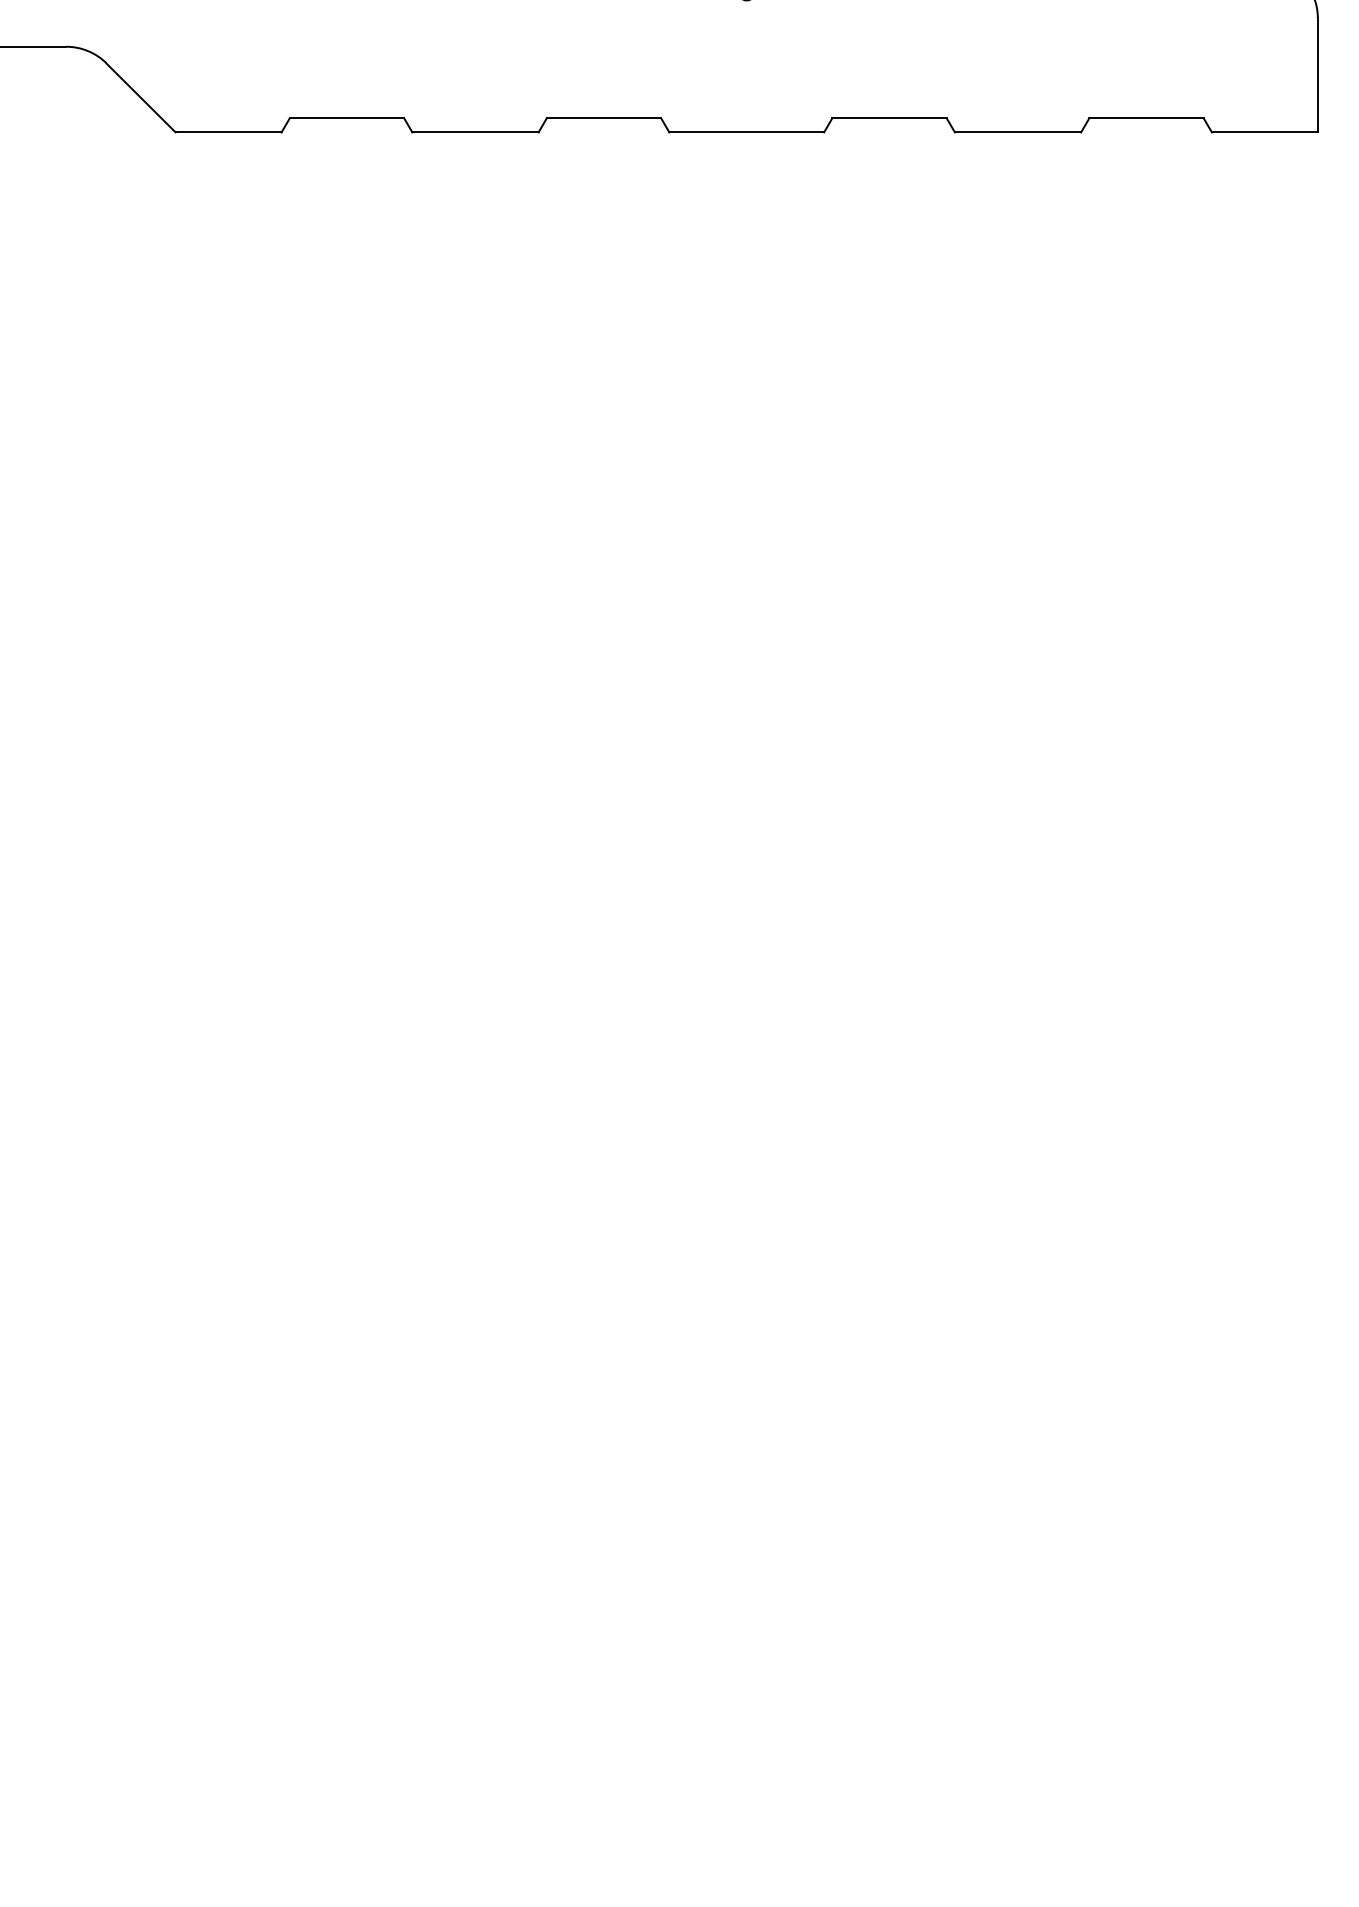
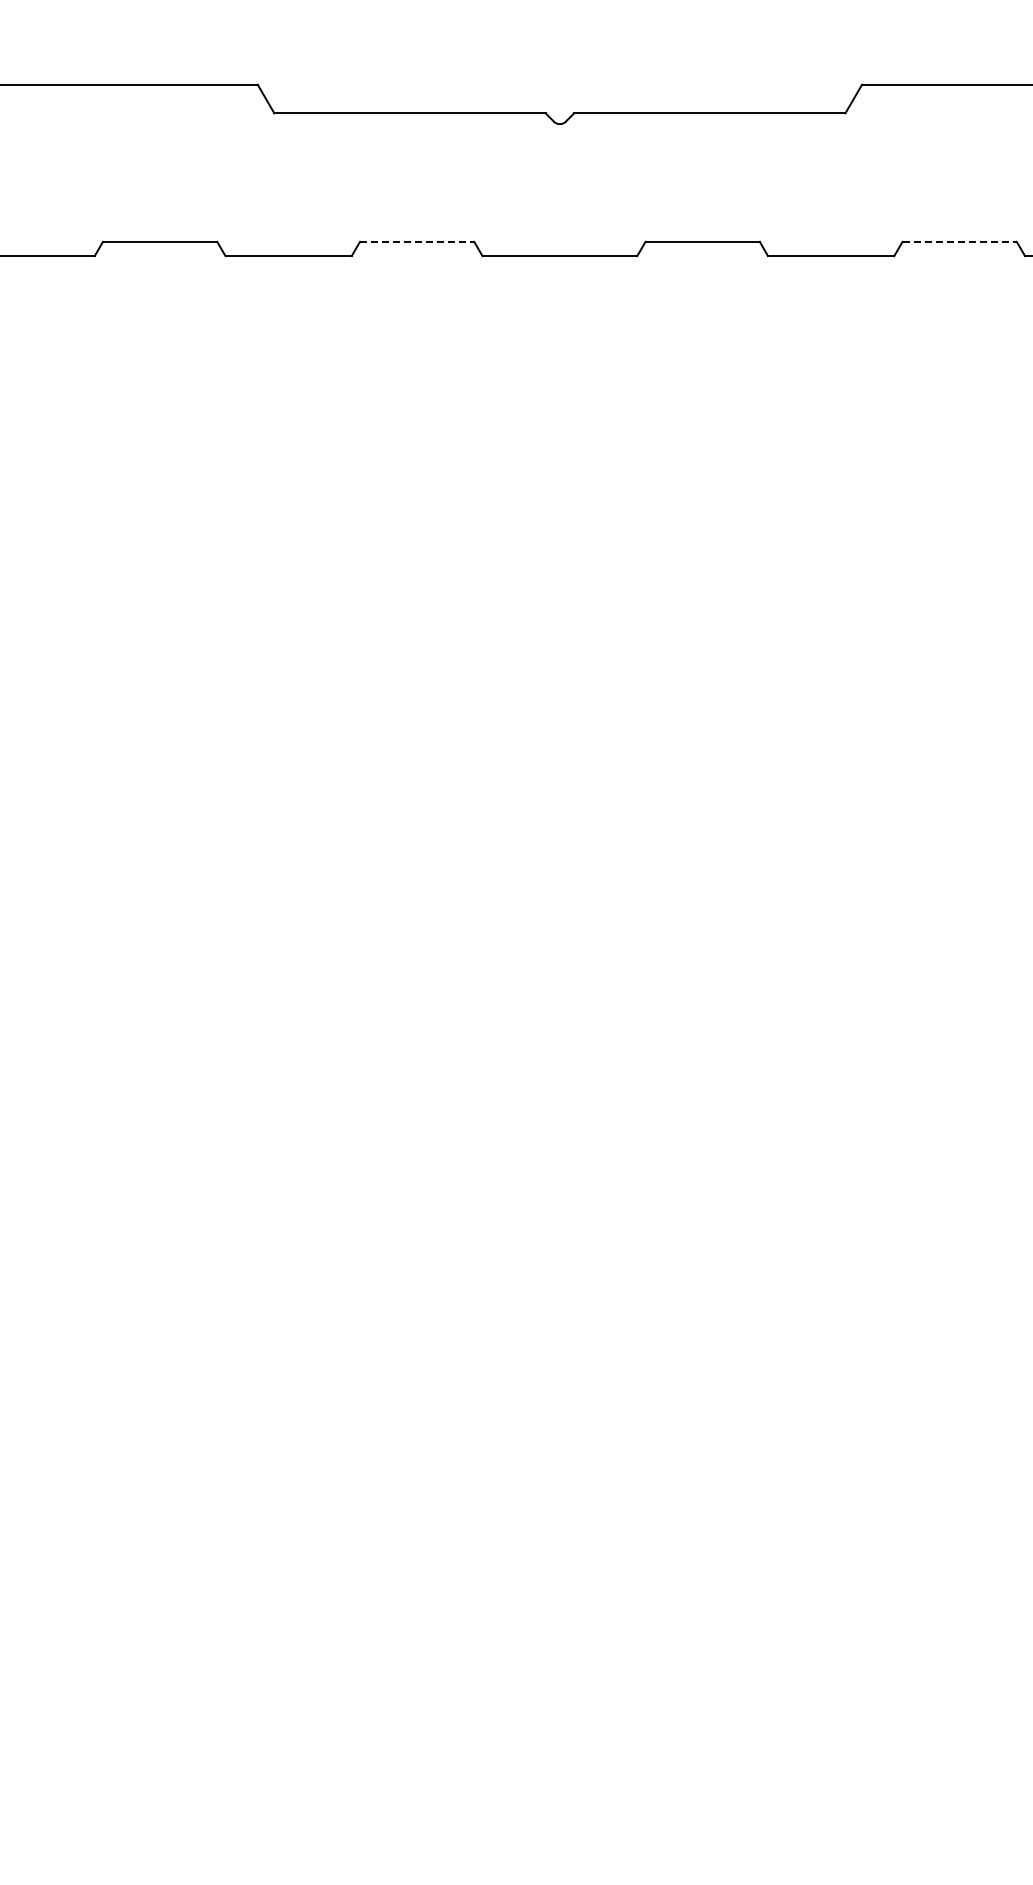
line: (604, 118) -> (417, 242), solid -> dashed
line: (1147, 118) -> (960, 242), solid -> dashed

